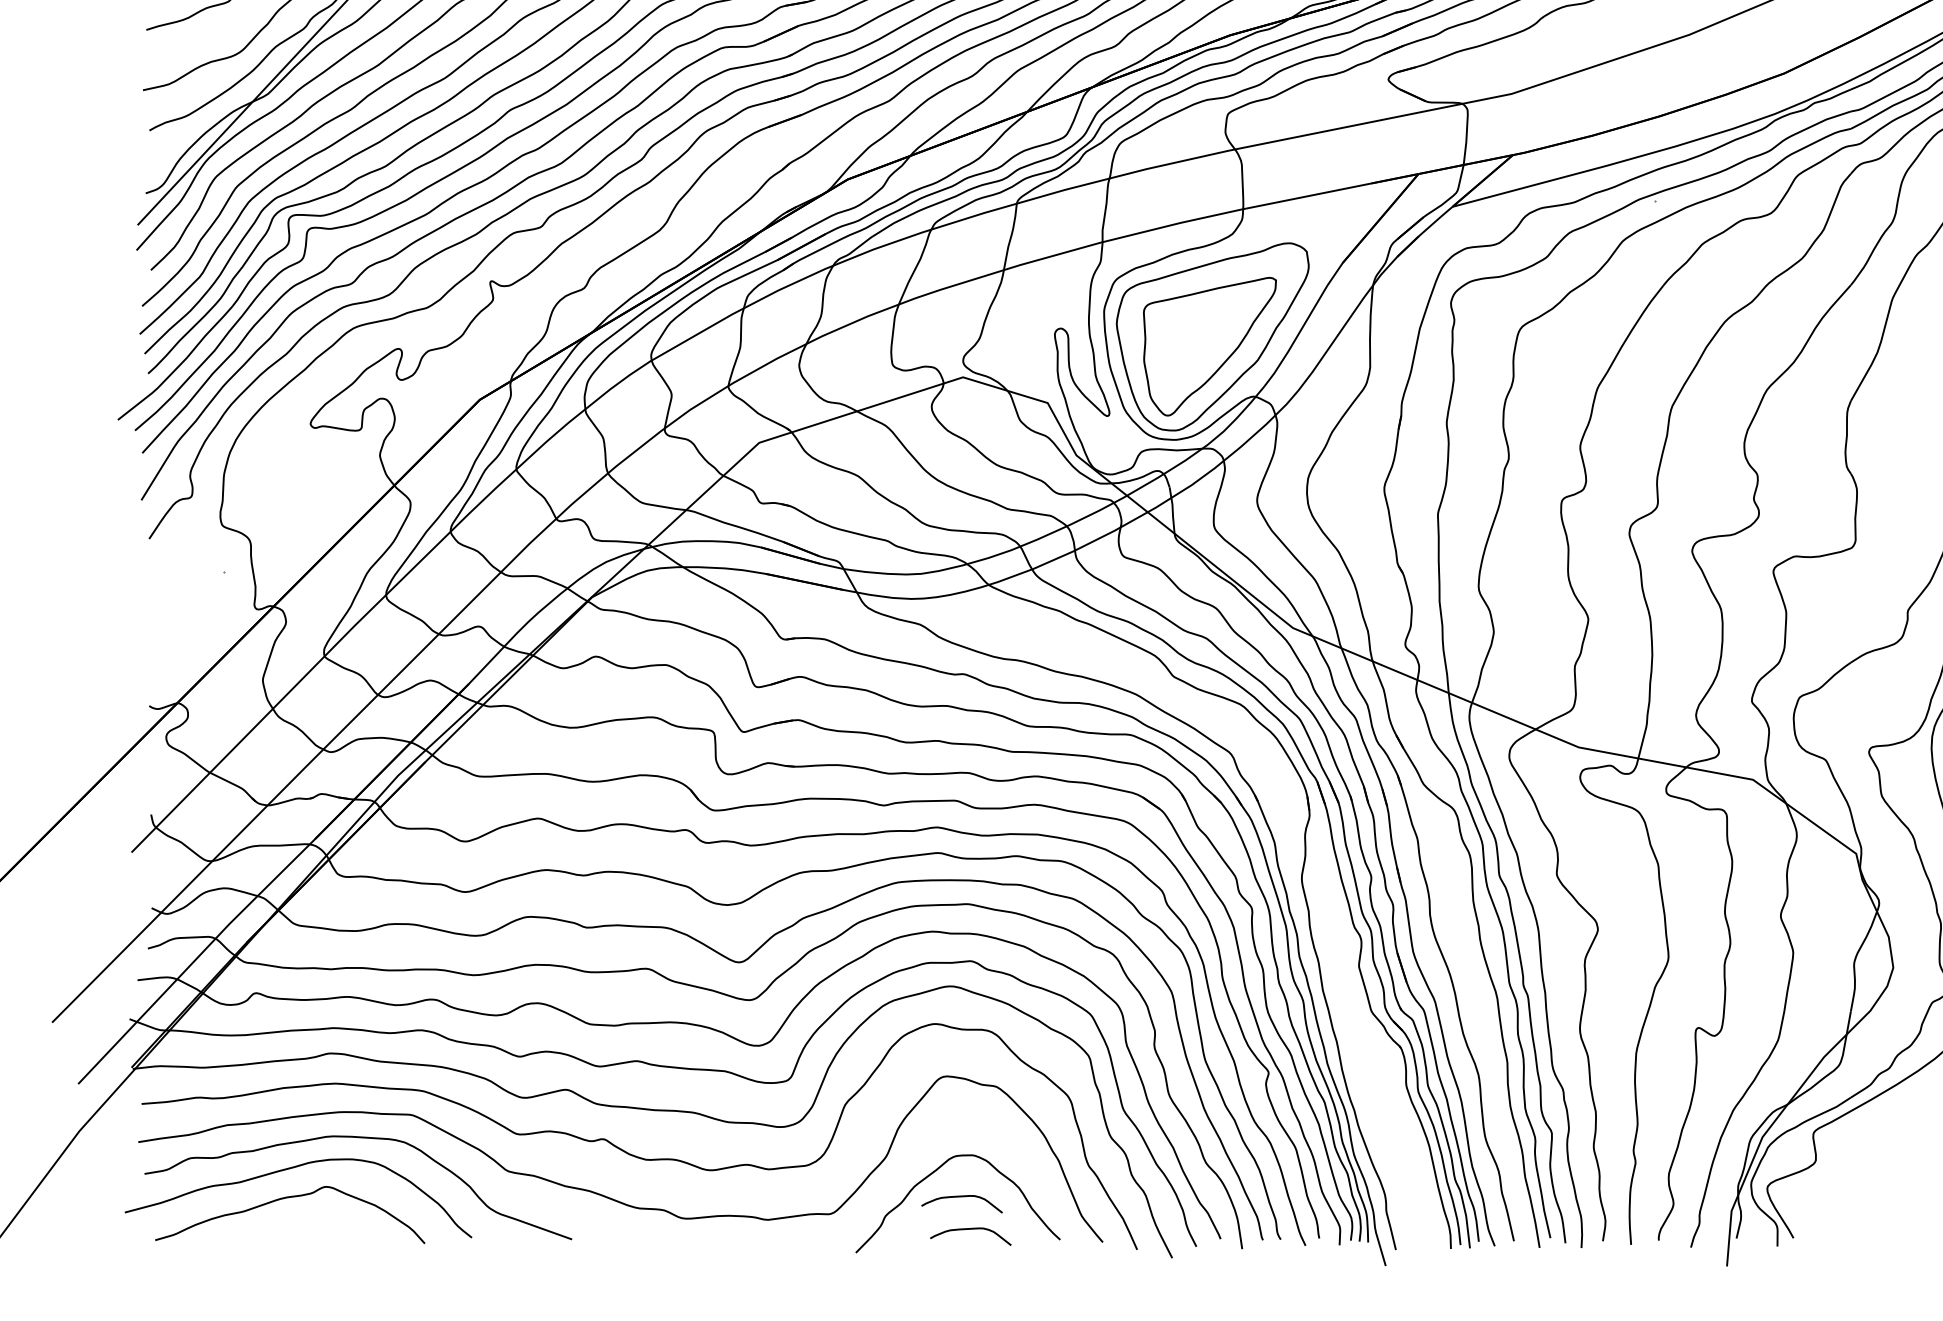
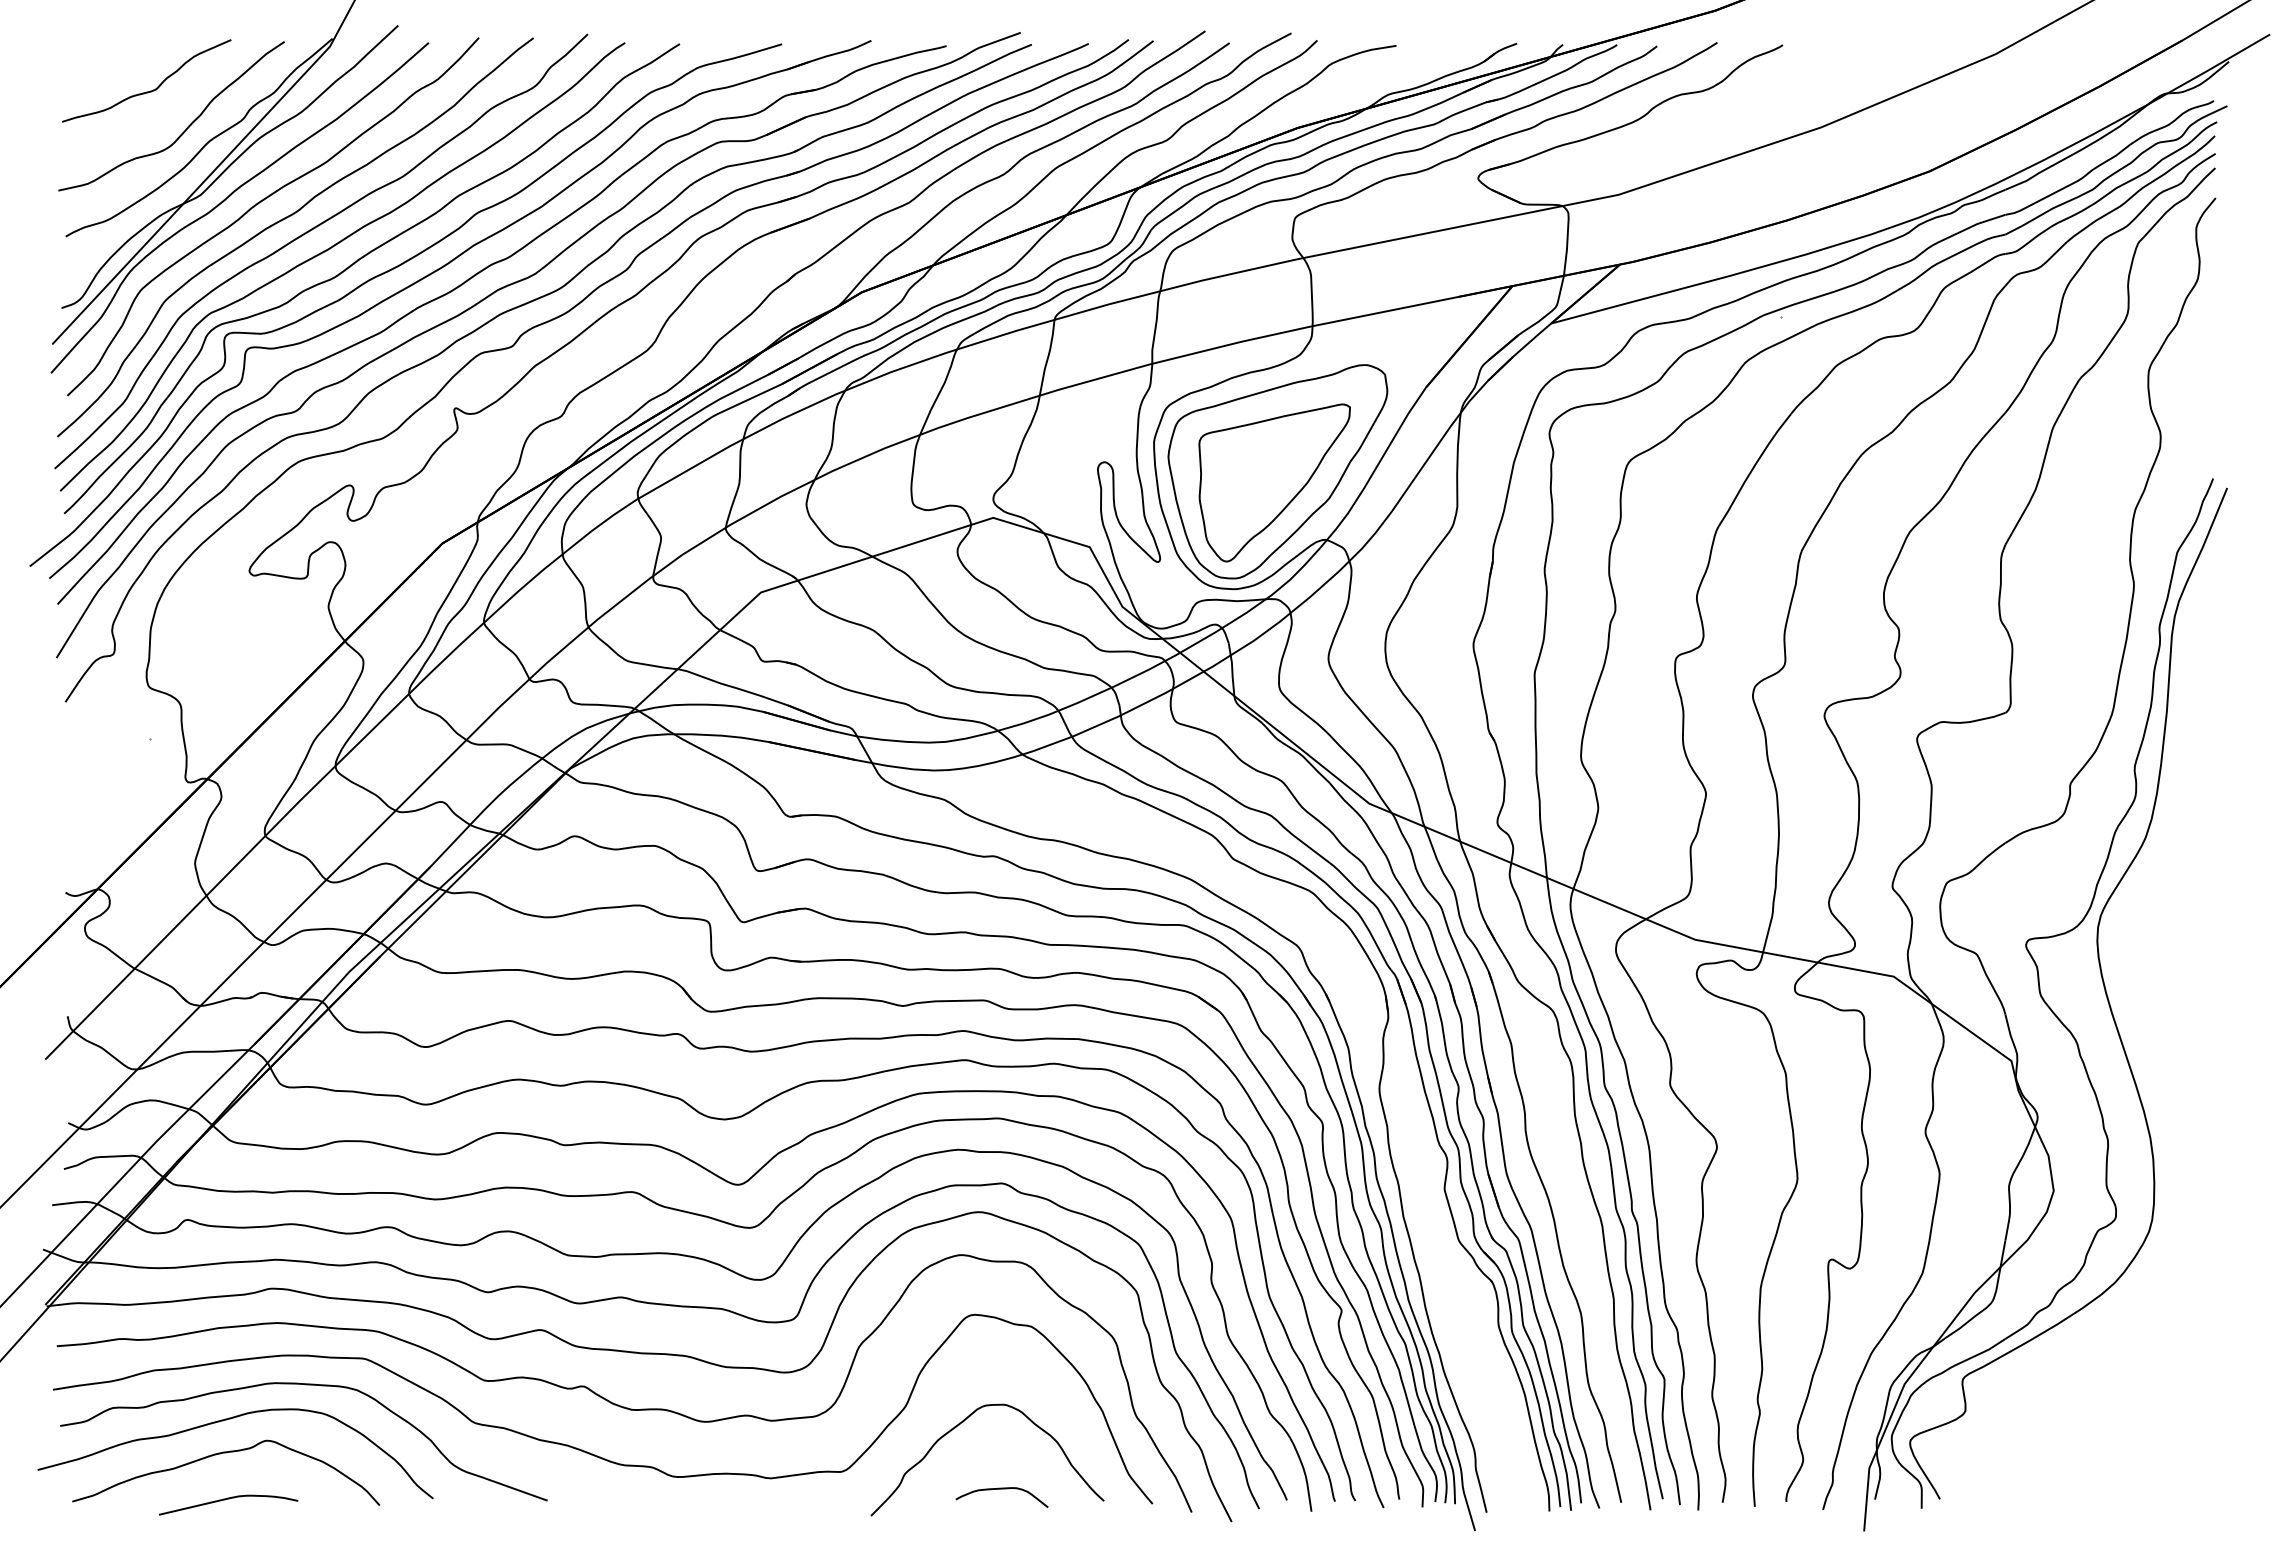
curve: (961, 1197) -> (991, 1452), removed
curve: (292, 1238) -> (228, 1499), added

